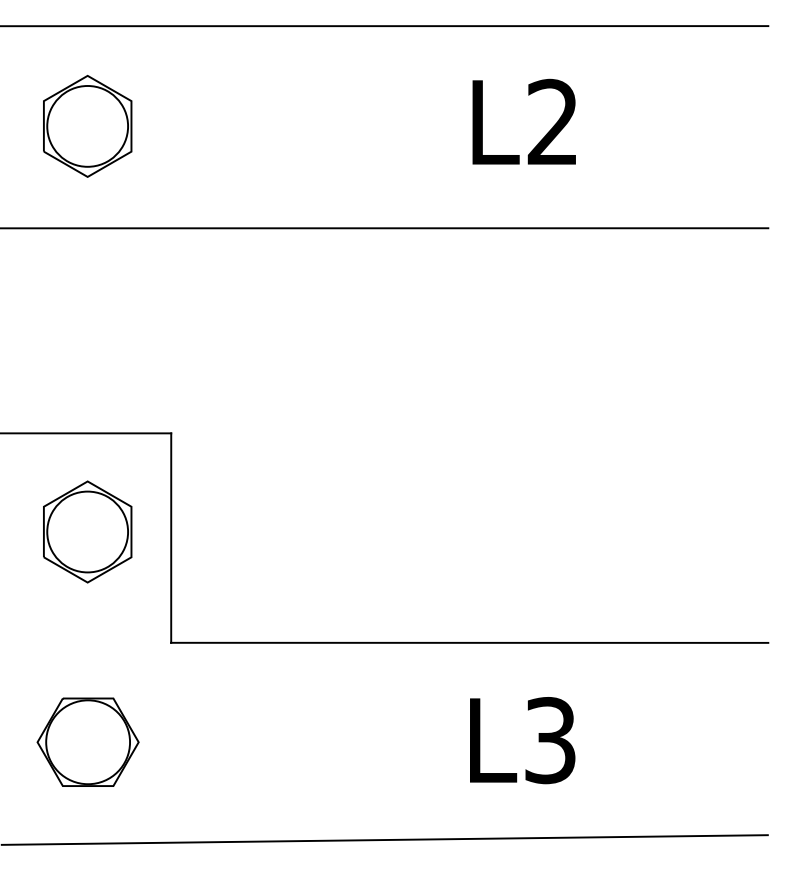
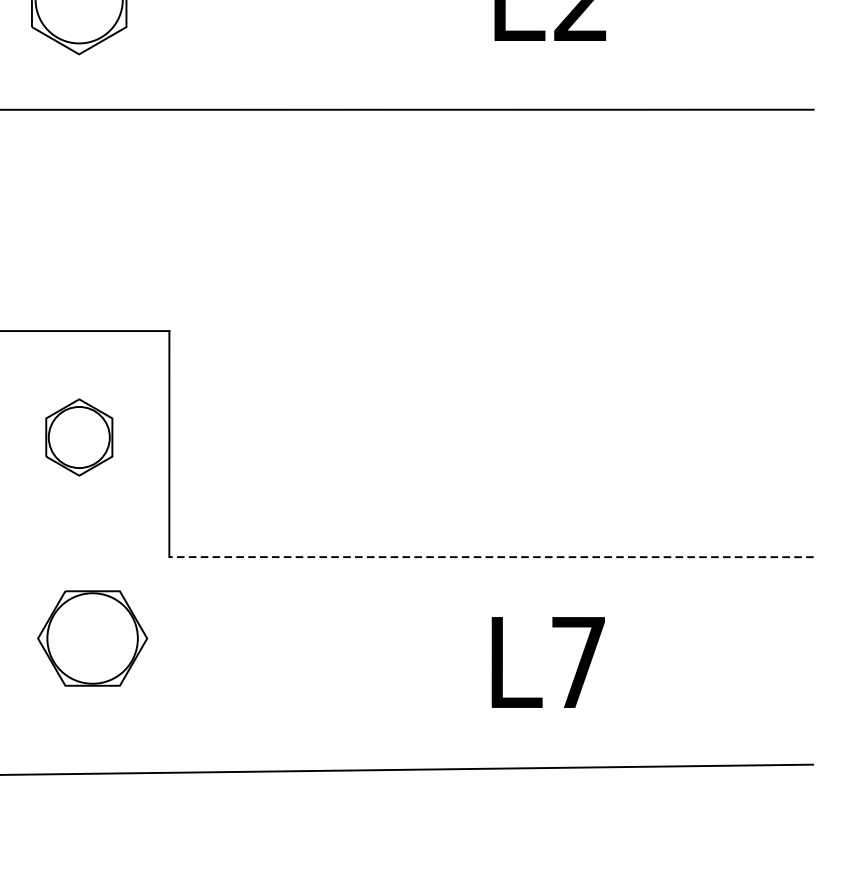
part: (87, 531) -> (79, 436), size x0.7
line: (469, 642) -> (491, 556), solid -> dashed
text: (550, 740) -> (578, 662), L3 -> L7
part: (87, 741) -> (91, 637), moved

